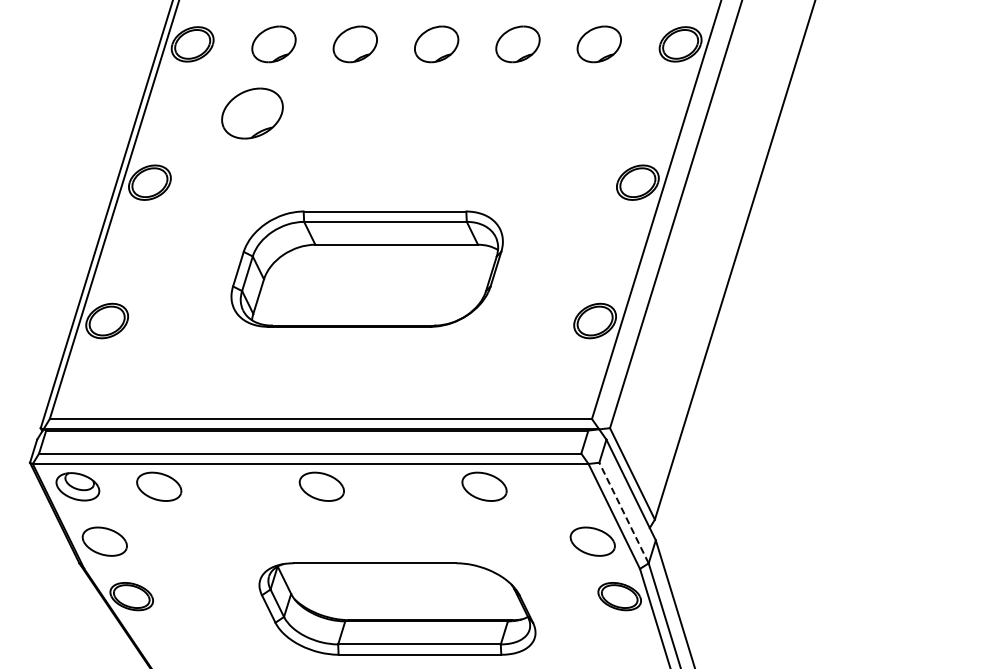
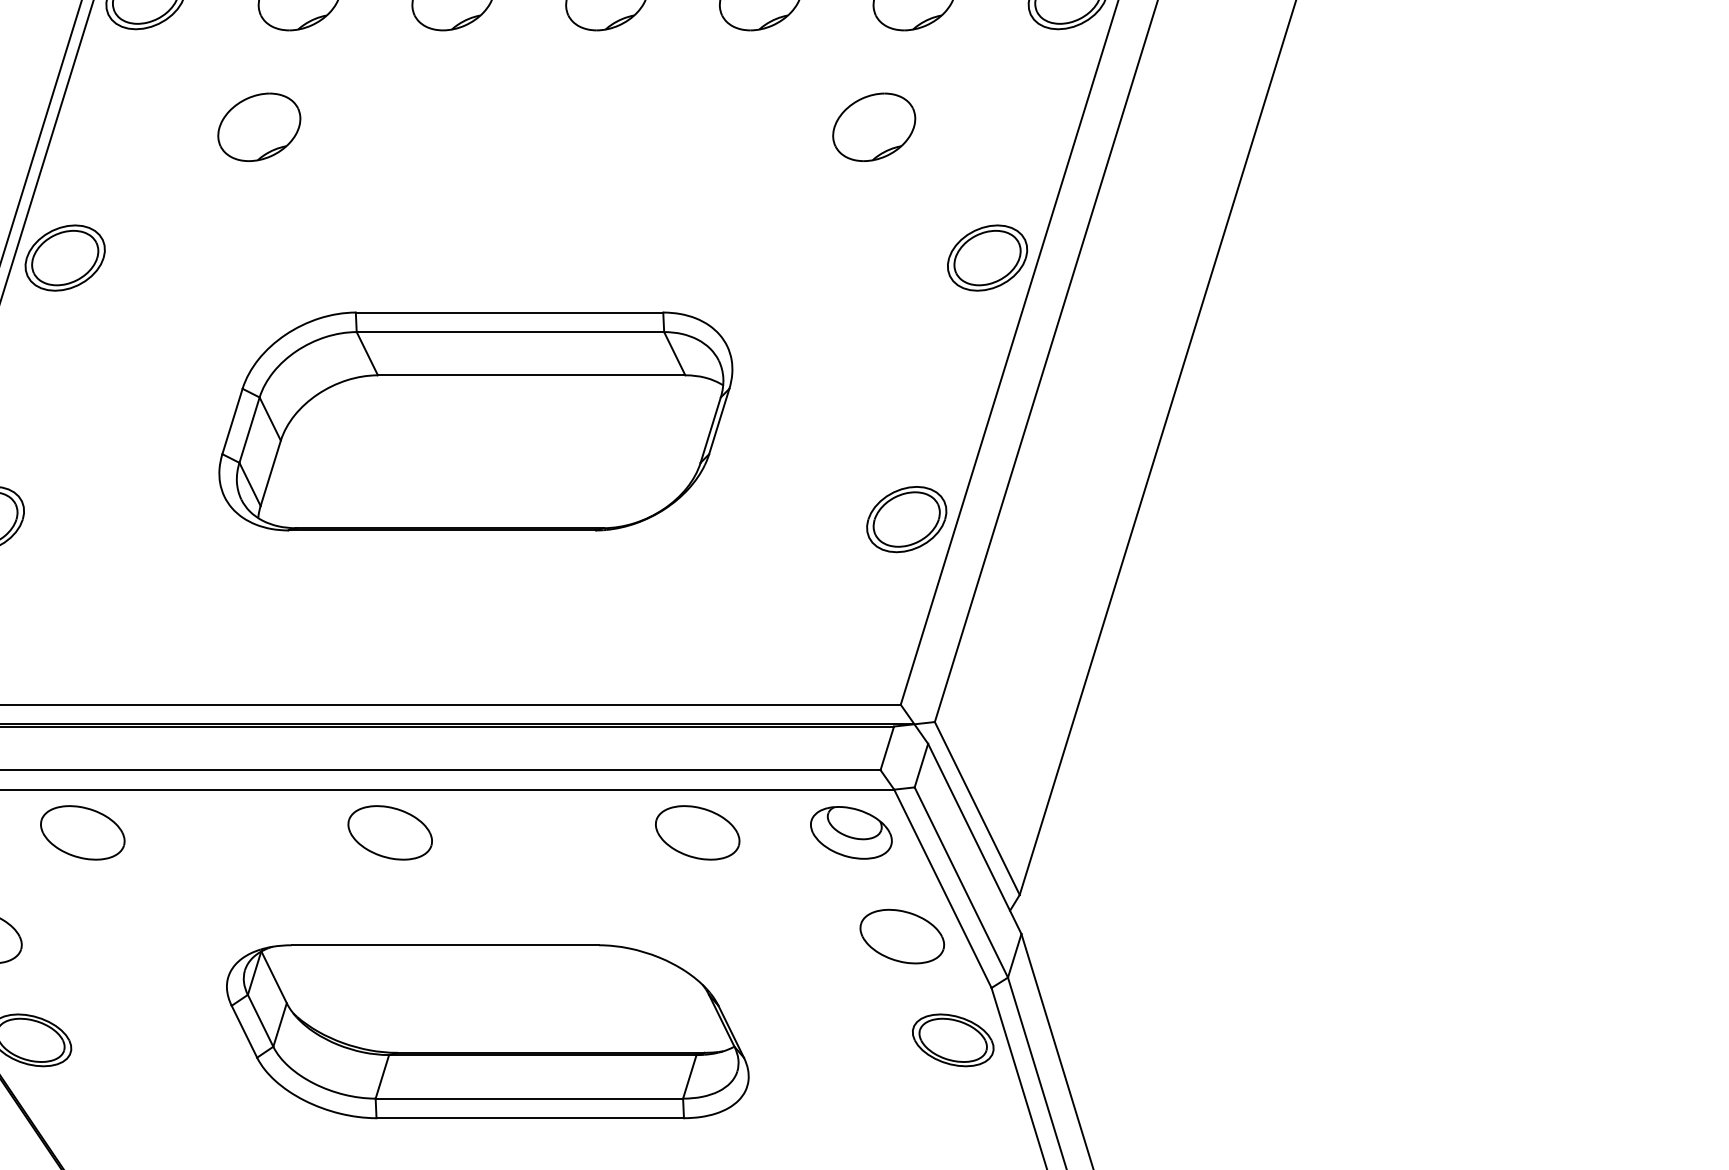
part: (252, 113) -> (259, 127), size x0.71
part: (577, 113) -> (873, 127), added
part: (565, 486) -> (850, 832), added
line: (623, 512) -> (960, 881), dashed -> solid
part: (397, 608) -> (487, 1030), moved

